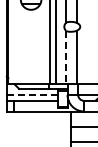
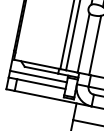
line: (66, 57) -> (84, 42), dashed -> solid
line: (32, 94) -> (38, 76), dashed -> solid

